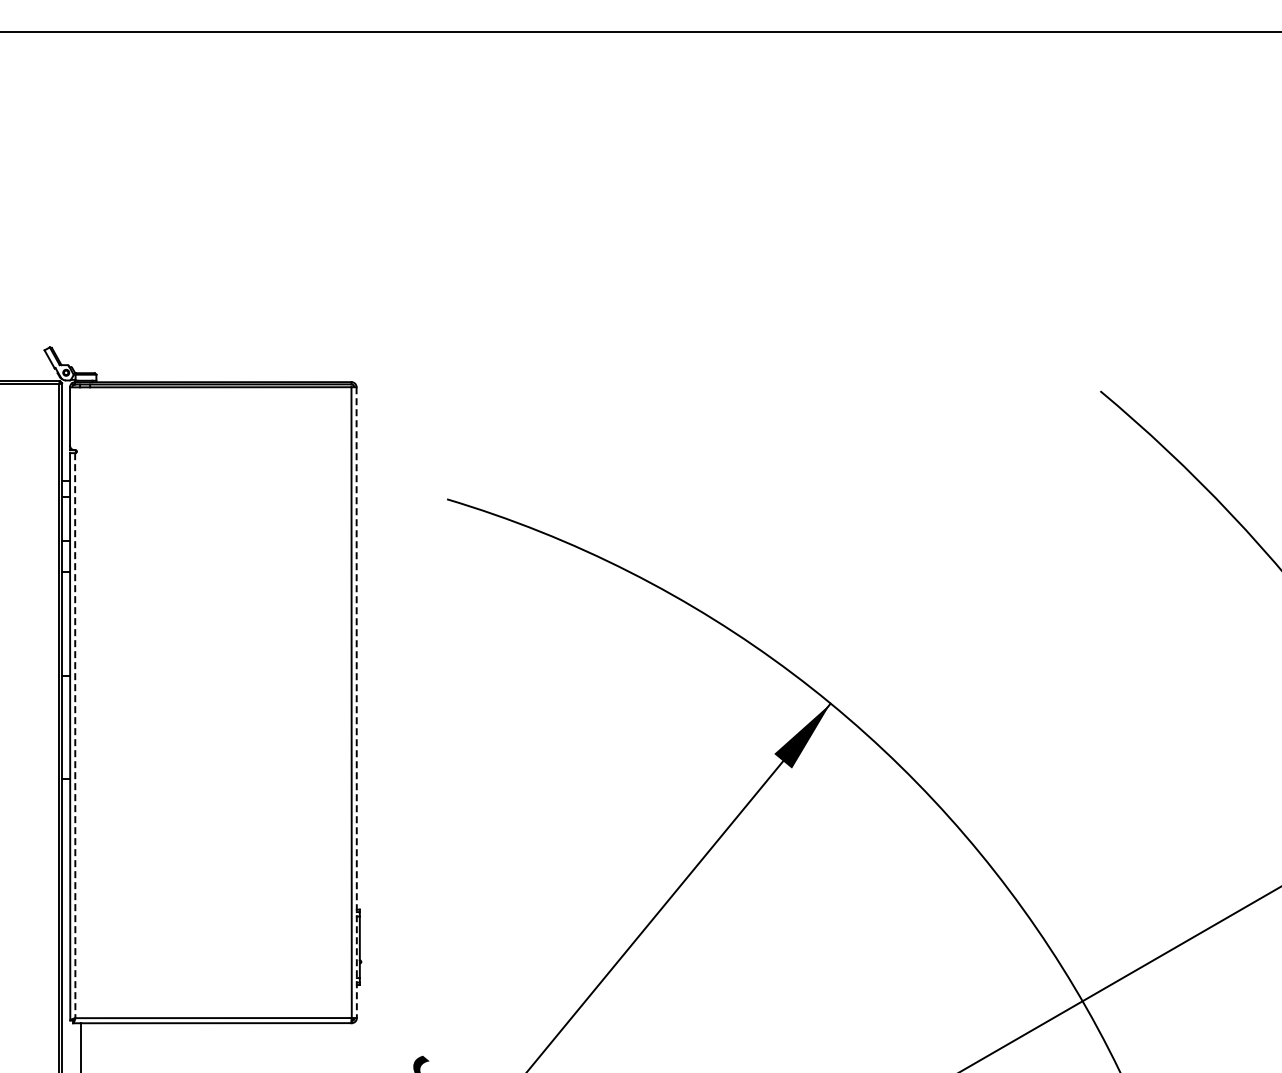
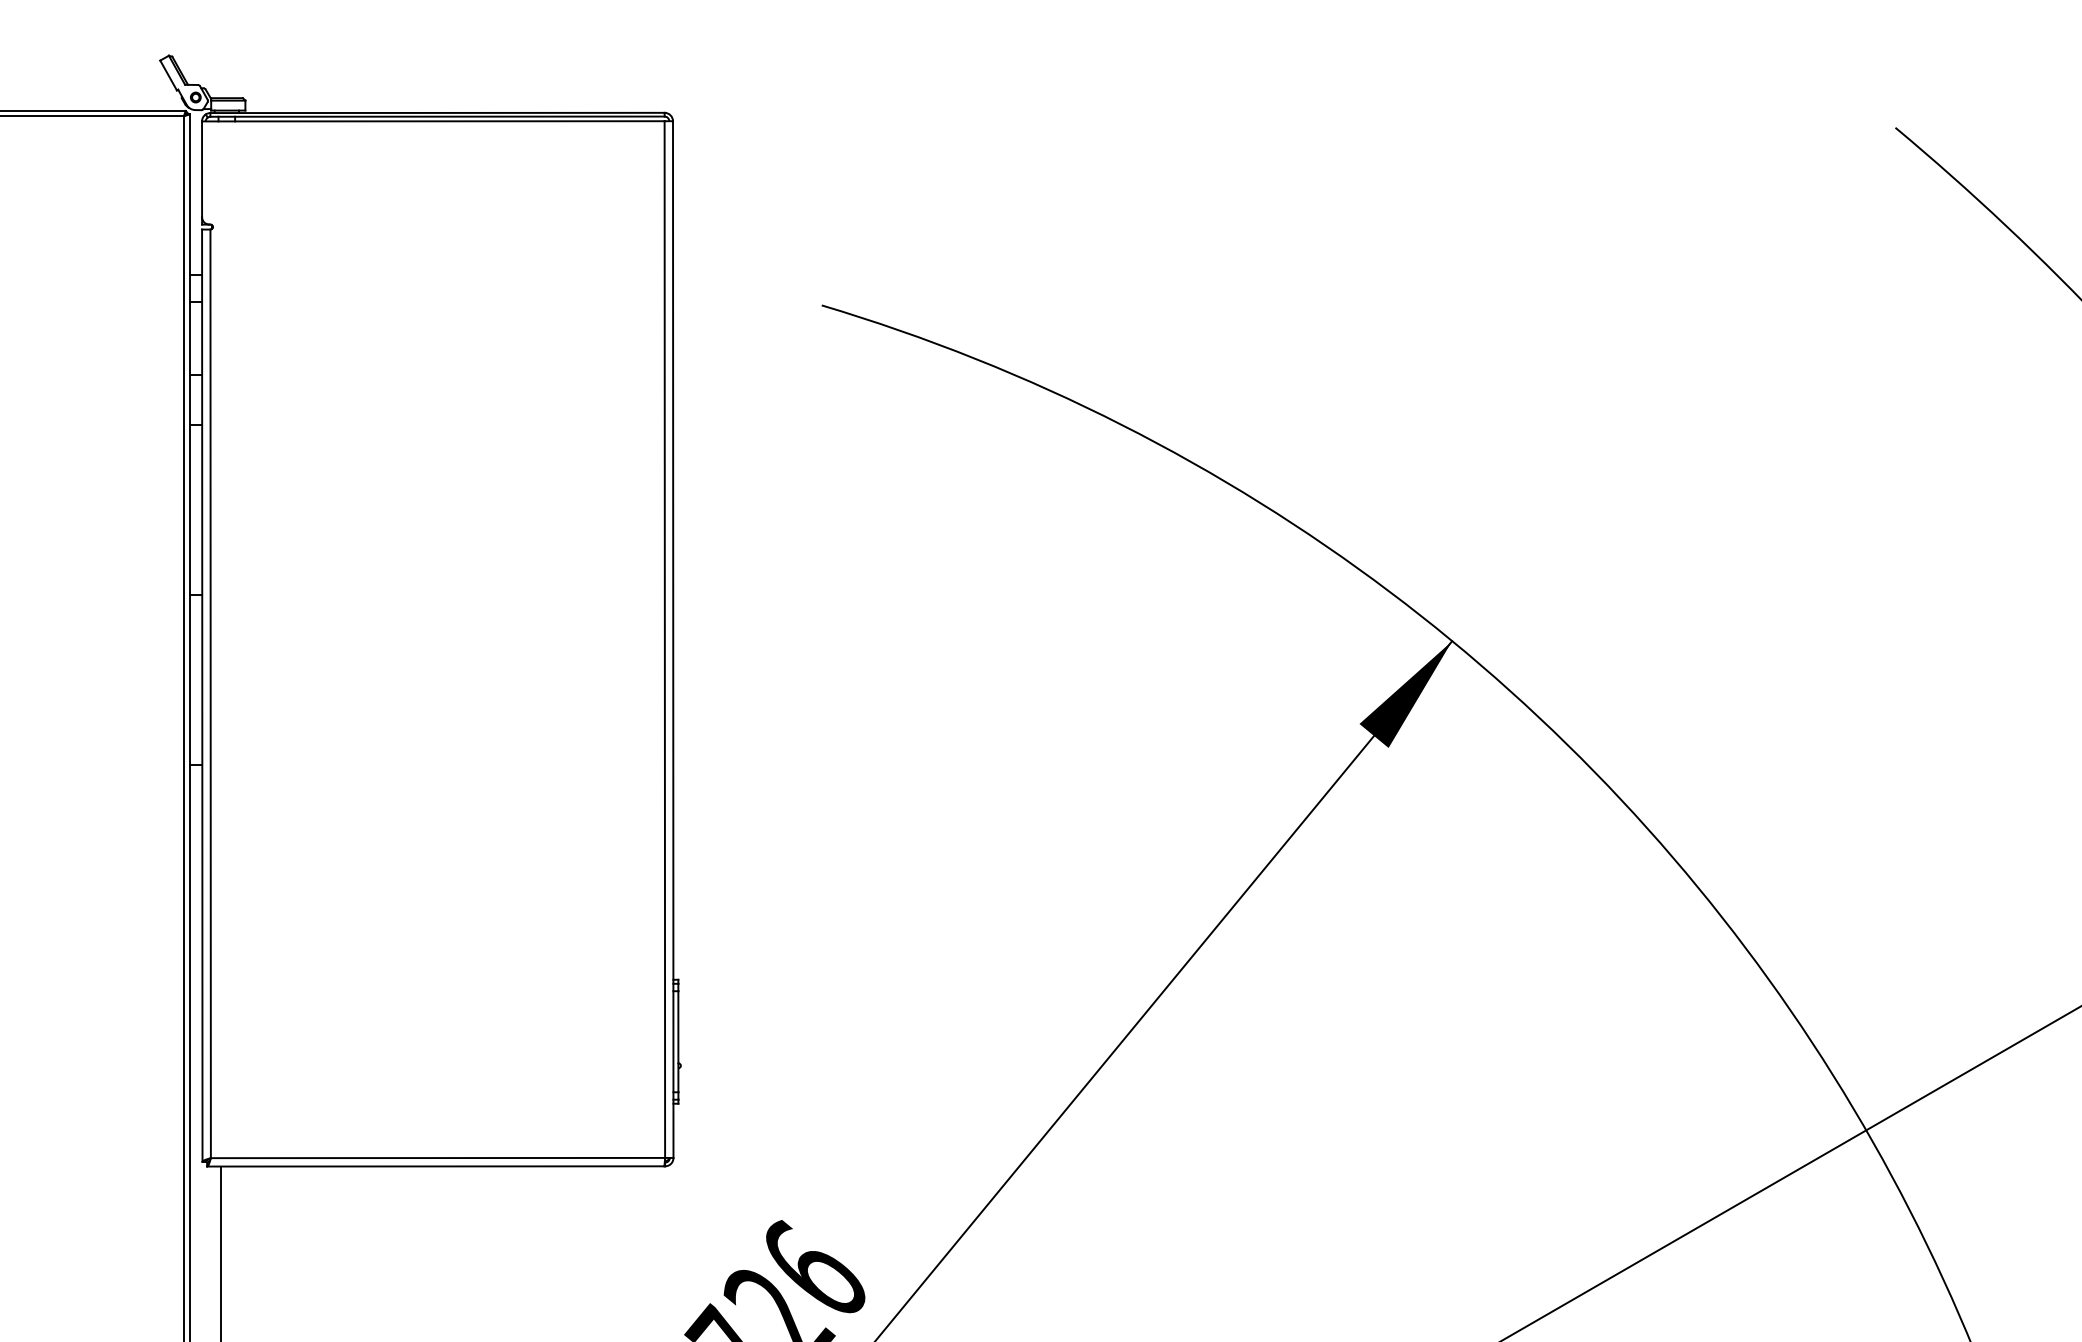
line: (356, 703) -> (672, 641), dashed -> solid
line: (75, 735) -> (211, 693), dashed -> solid

